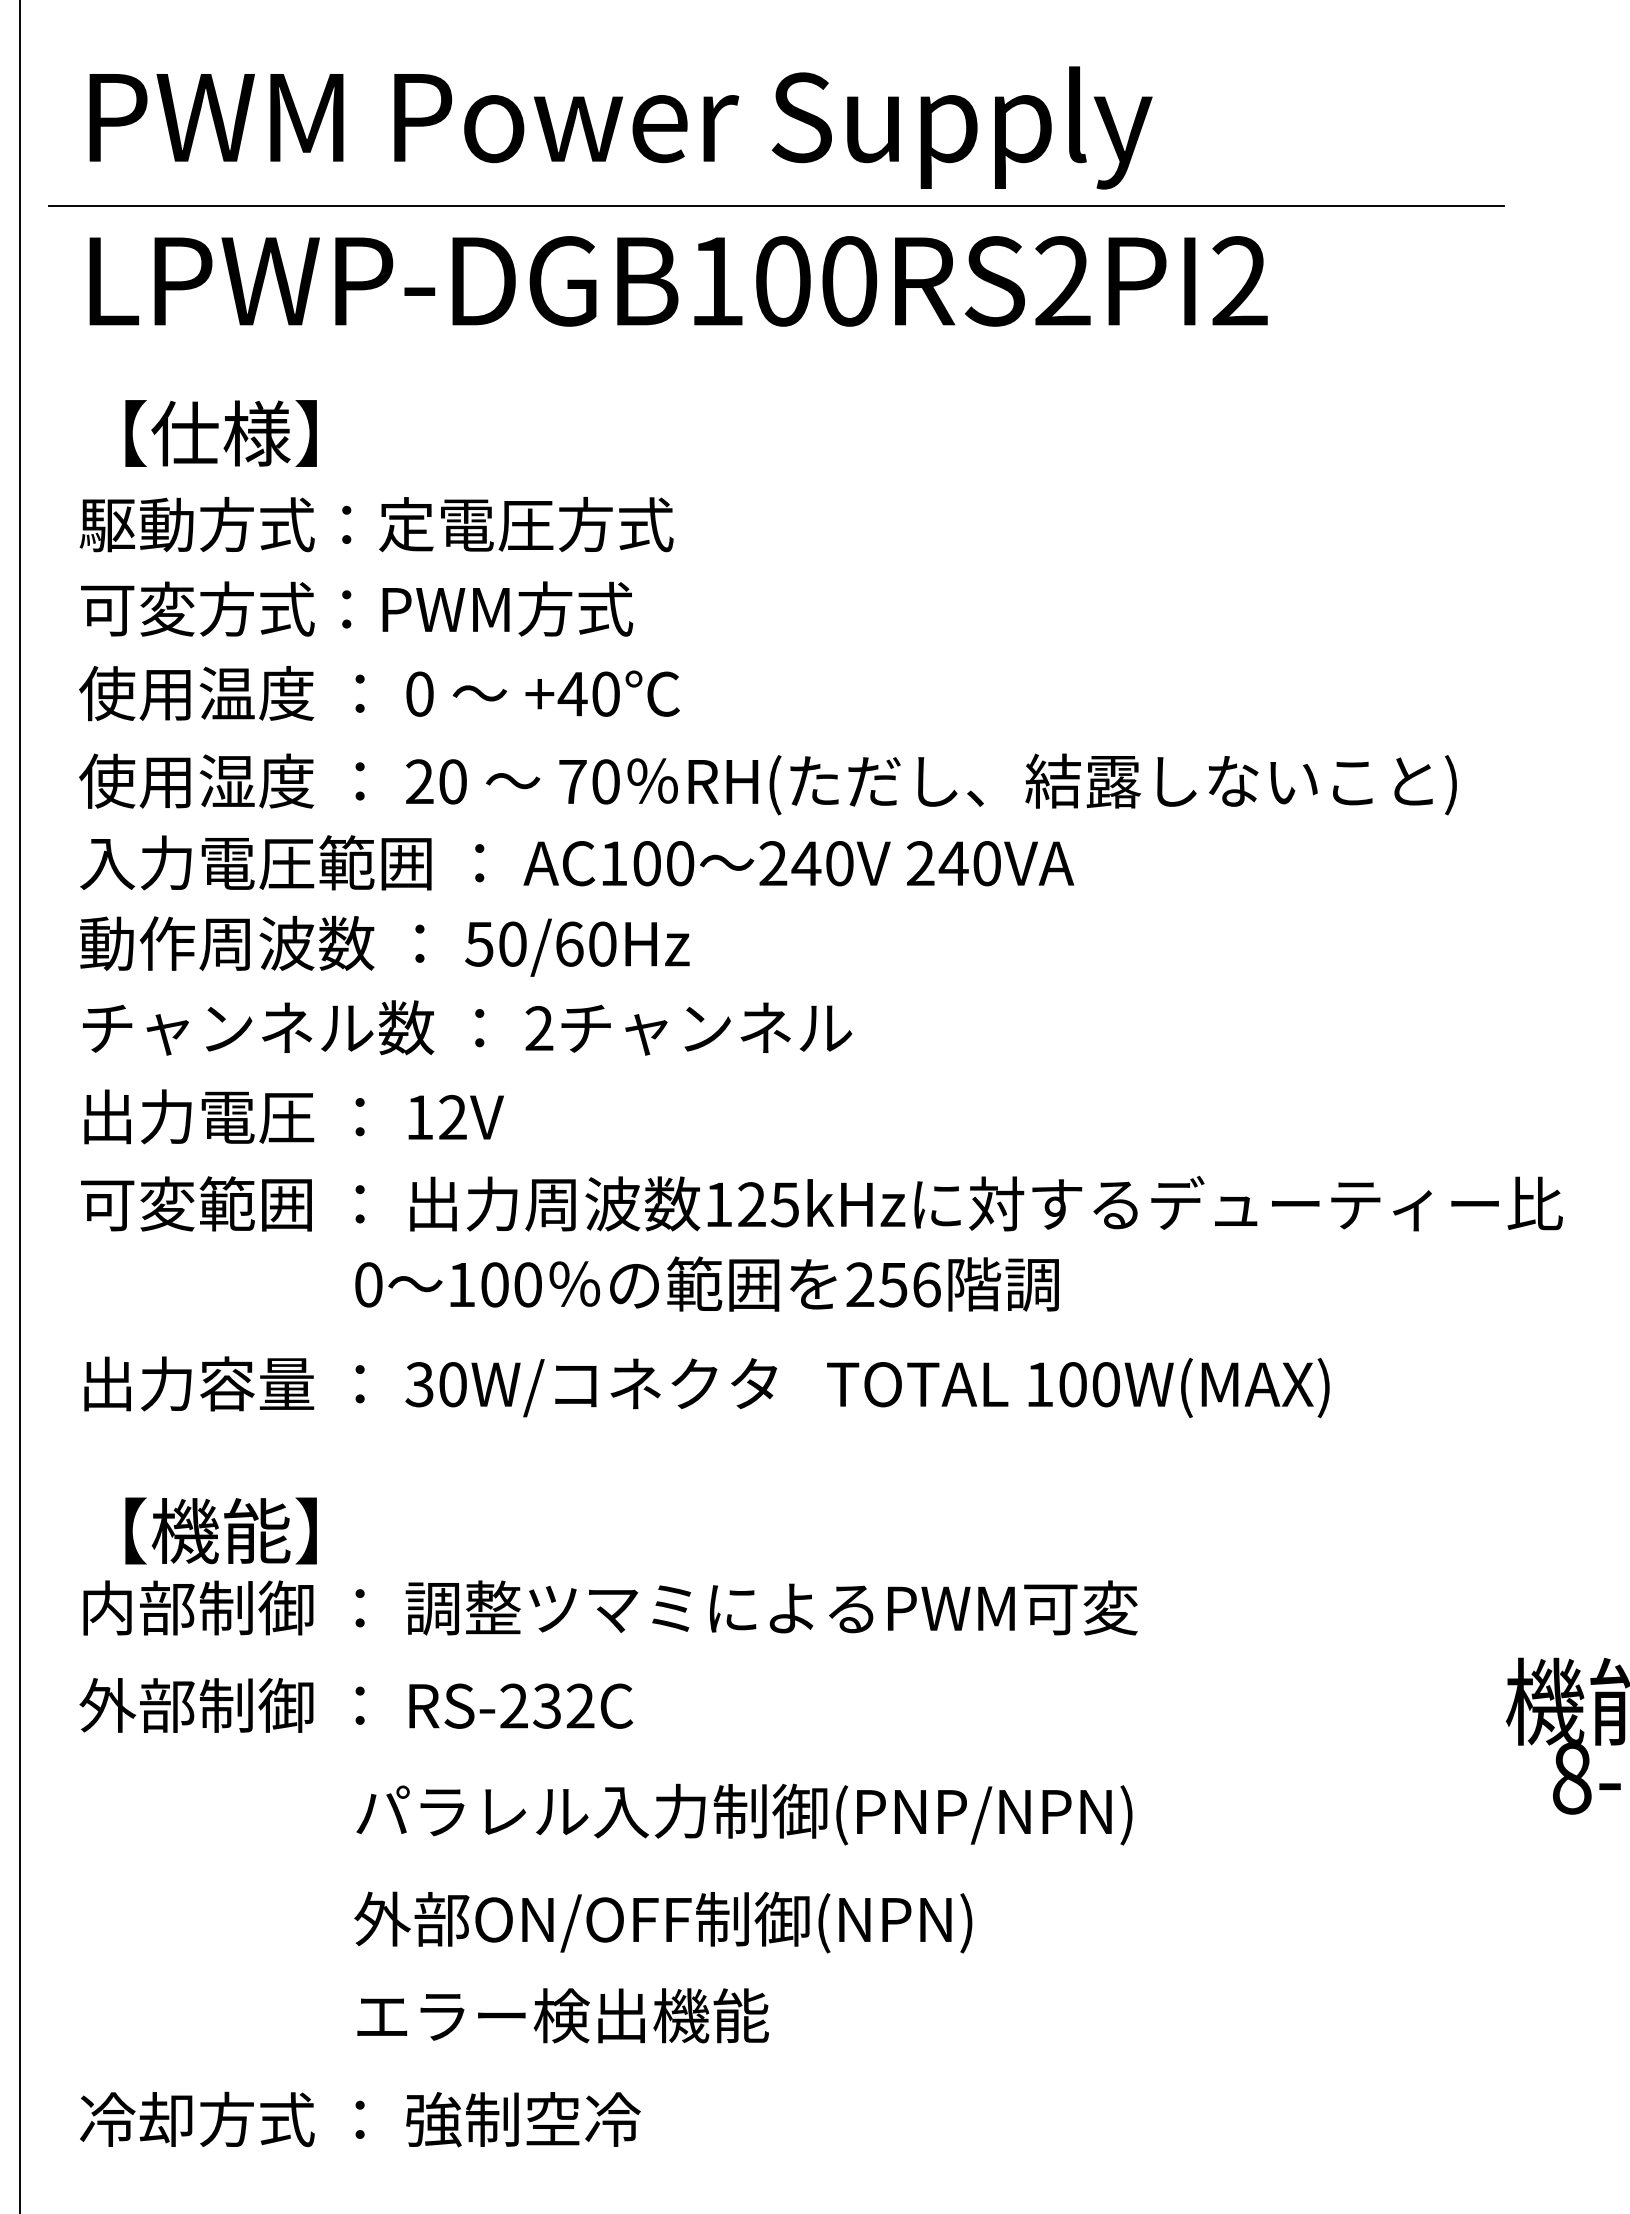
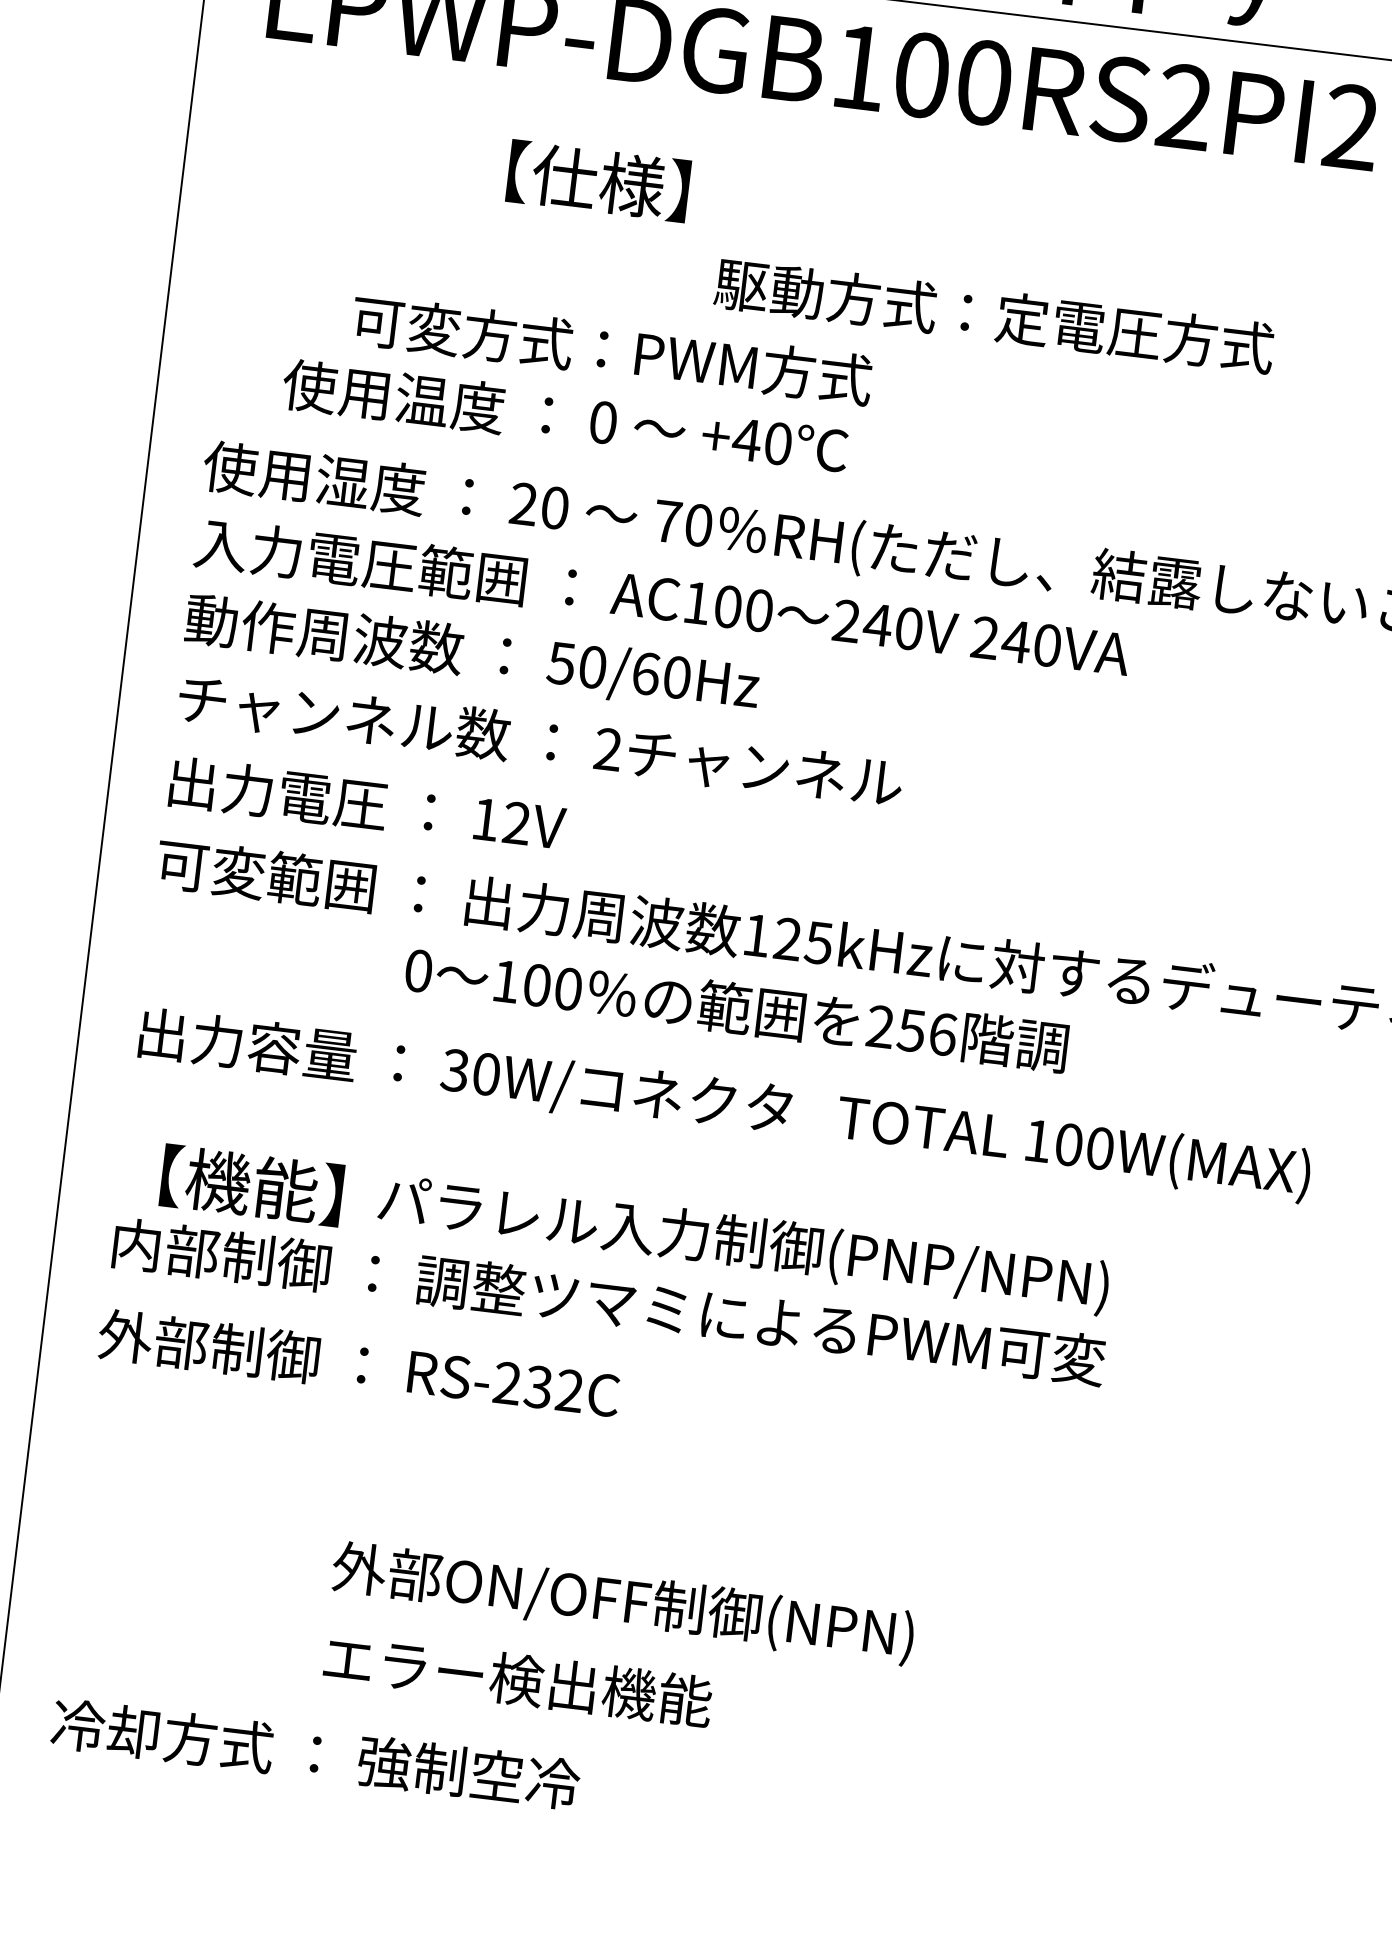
text: (220, 433) -> (597, 181), moved
text: (376, 524) -> (994, 315), moved
text: (357, 608) -> (612, 349), moved
text: (379, 693) -> (565, 417), moved
text: (744, 1814) -> (743, 1244), moved

